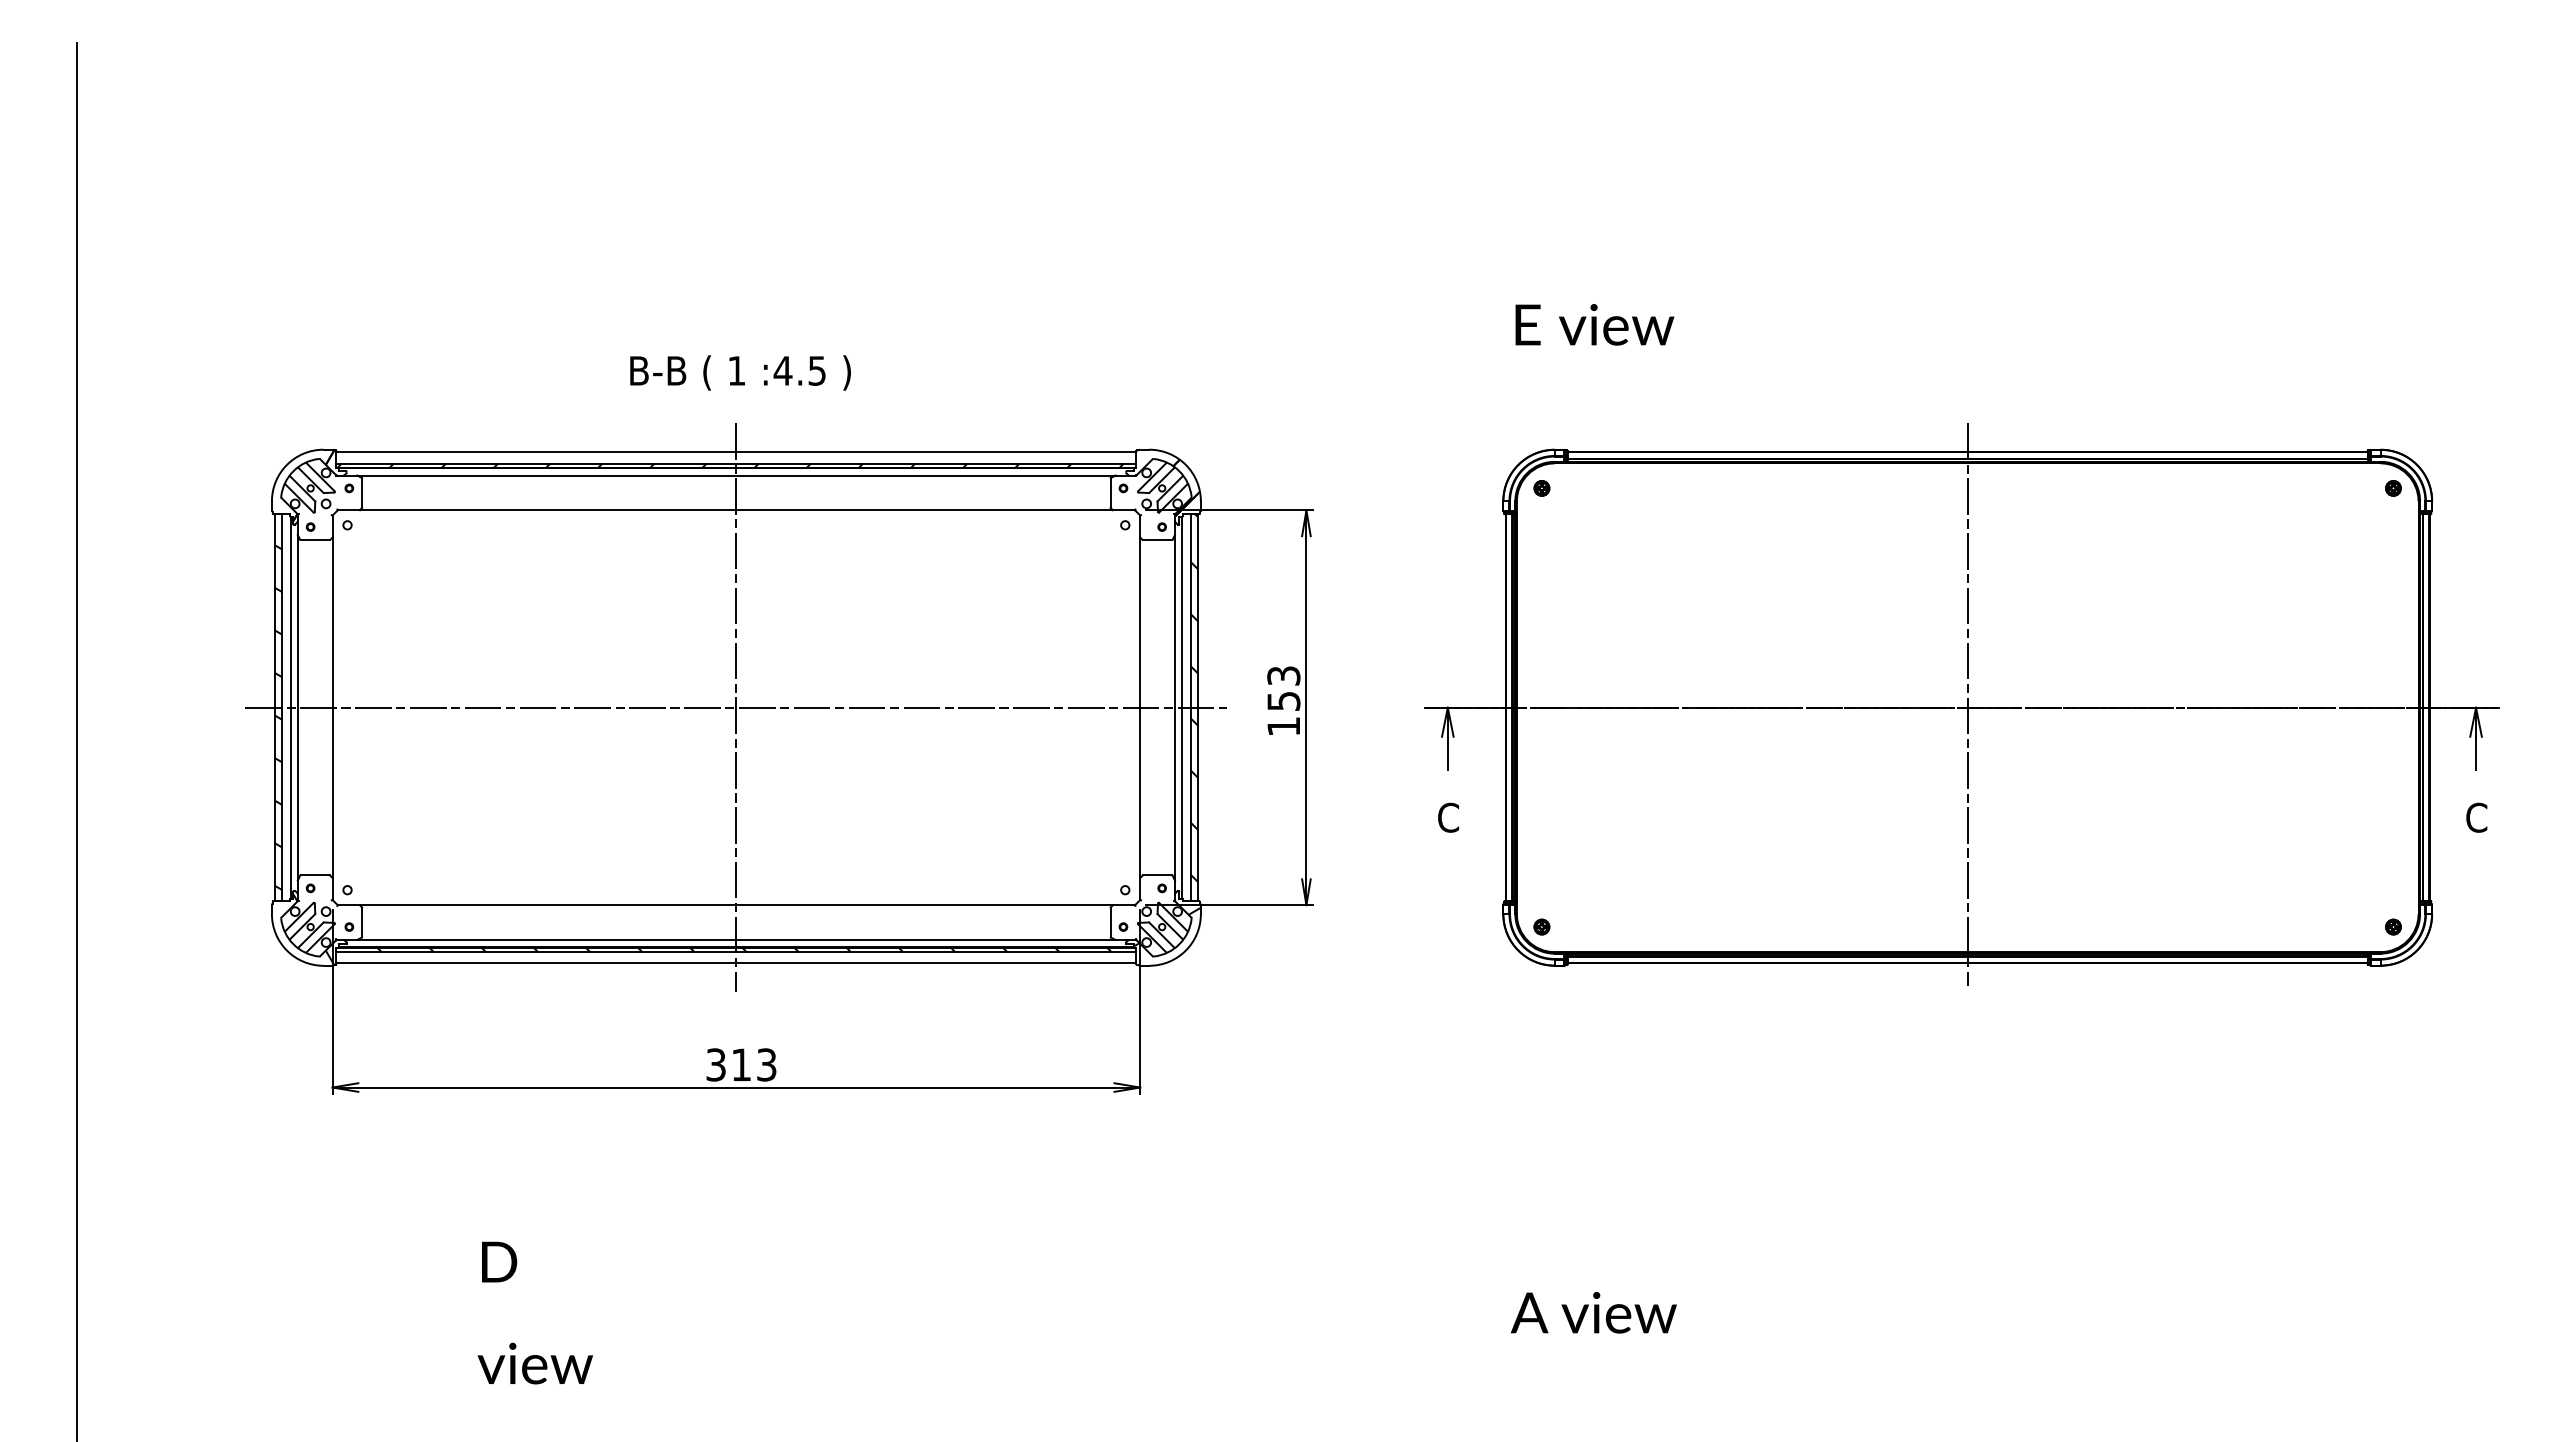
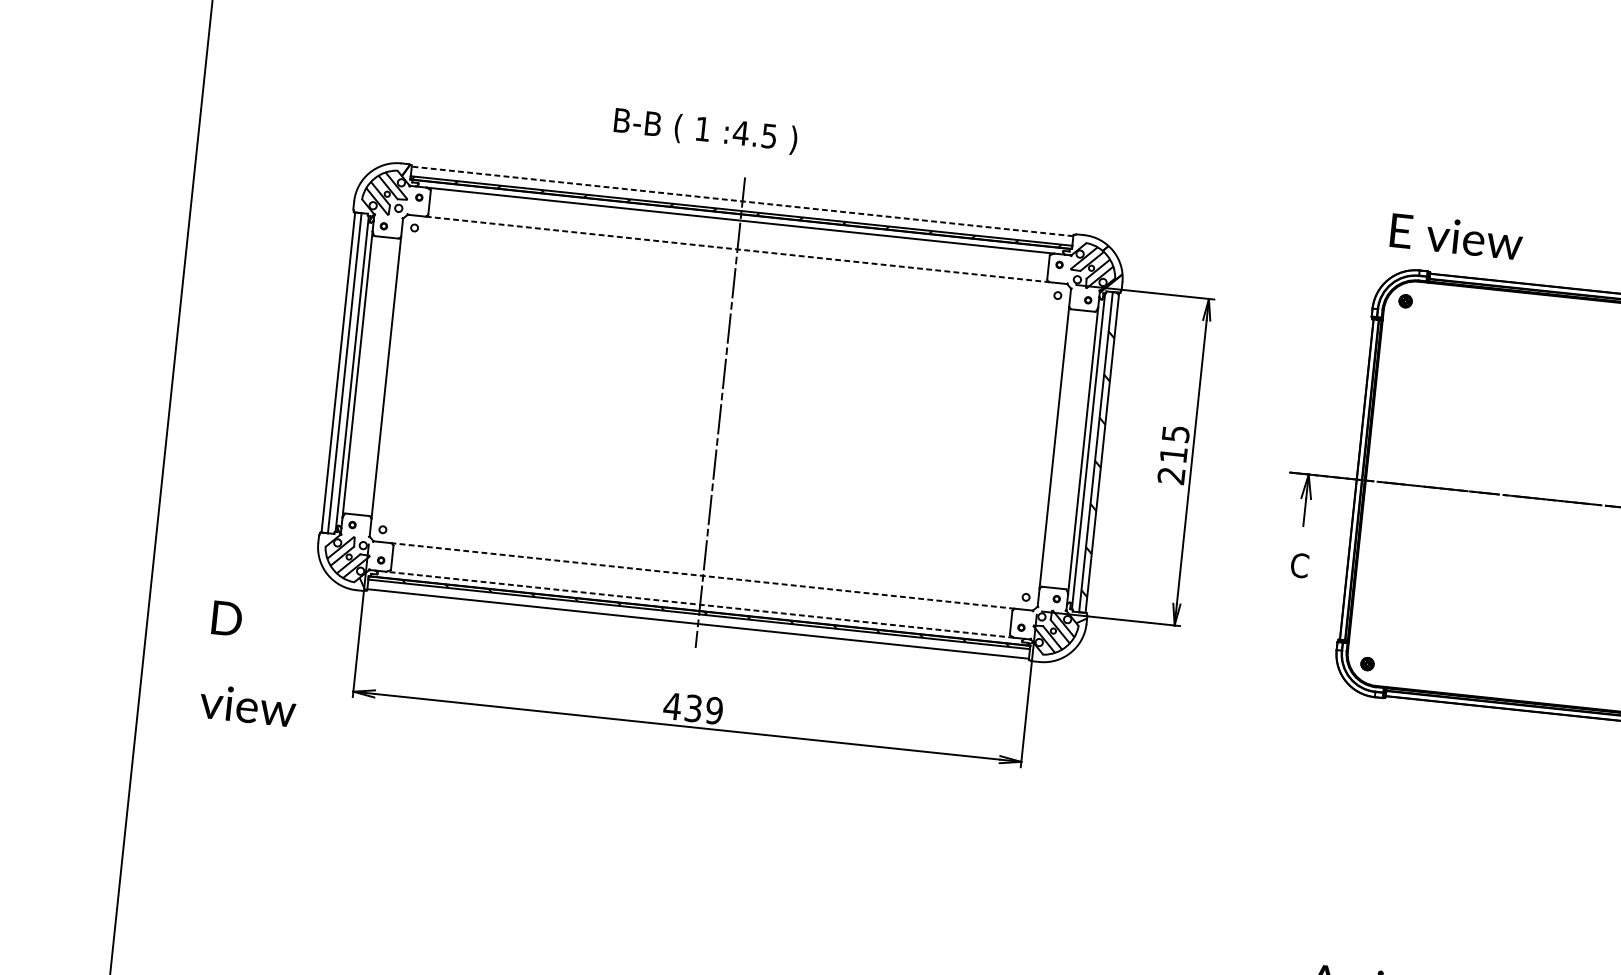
text: (1594, 324) -> (1456, 236), moved
text: (740, 372) -> (705, 130), moved
line: (736, 452) -> (742, 201), solid -> dashed
line: (736, 510) -> (737, 249), solid -> dashed
text: (1283, 701) -> (1173, 455), 153 -> 215
line: (736, 707) -> (720, 412), removed
hatch: (278, 717) -> (340, 380), removed
line: (736, 905) -> (703, 576), solid -> dashed
line: (736, 939) -> (700, 604), solid -> dashed
text: (740, 1064) -> (692, 708), 313 -> 439
text: (534, 1312) -> (251, 663), moved

